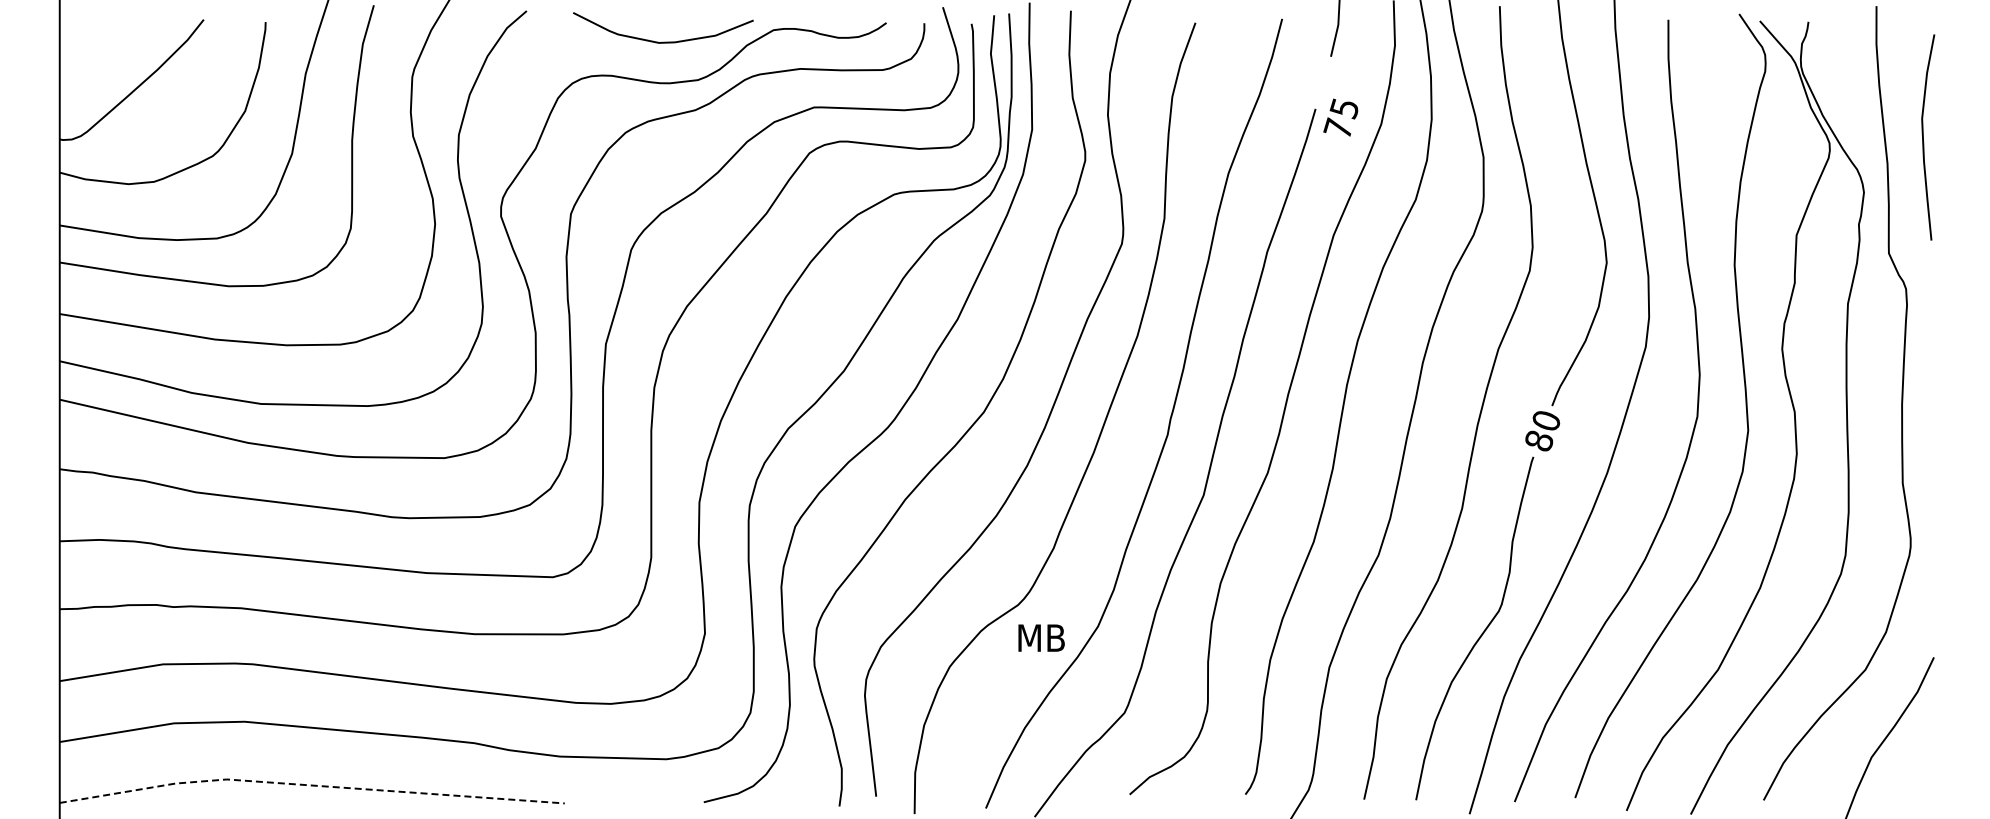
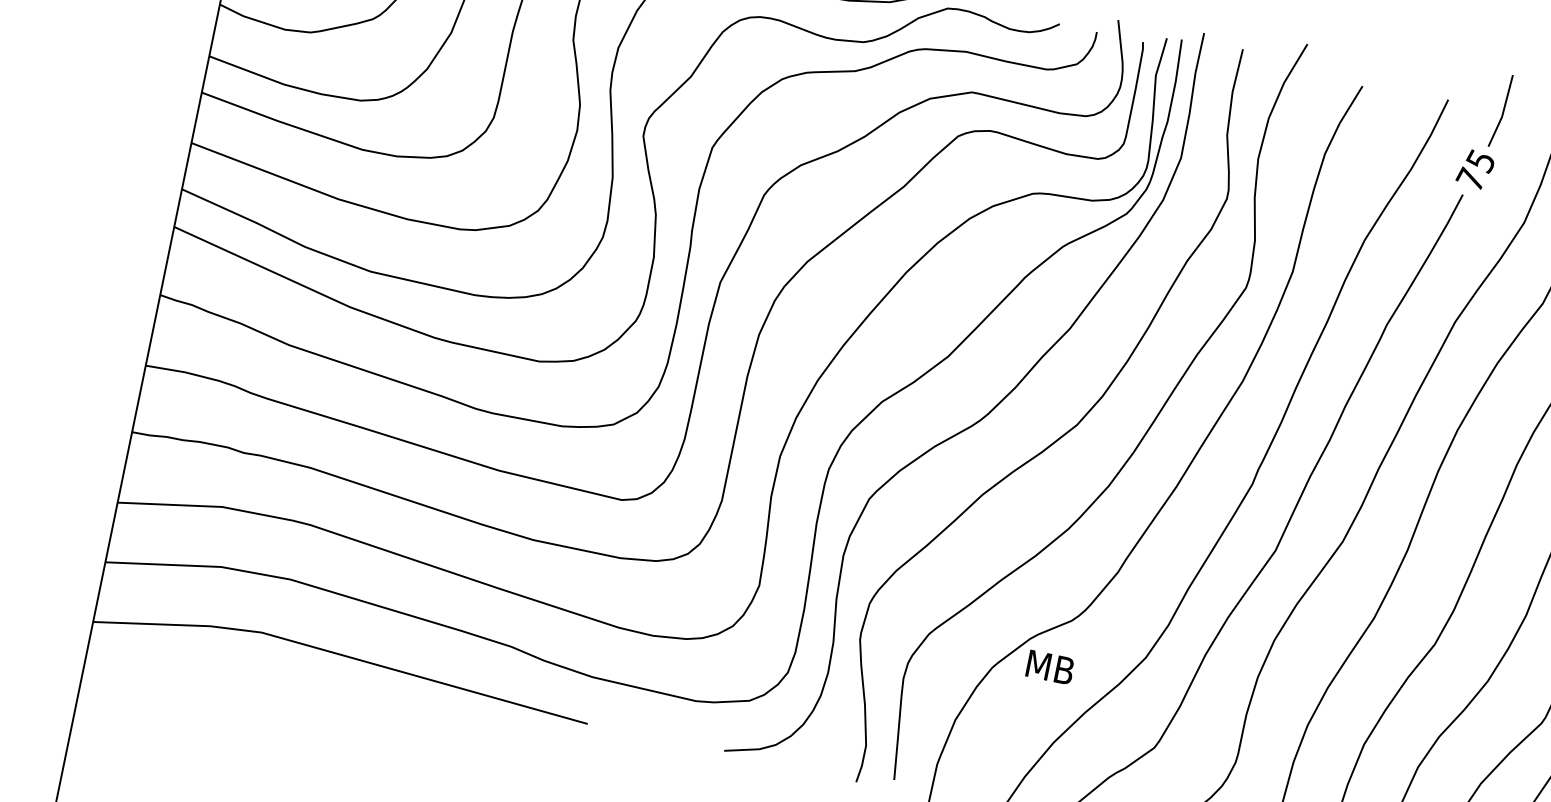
text: (1340, 117) -> (1475, 169), moved
text: (1041, 637) -> (1050, 666), moved
line: (310, 785) -> (342, 655), dashed -> solid

